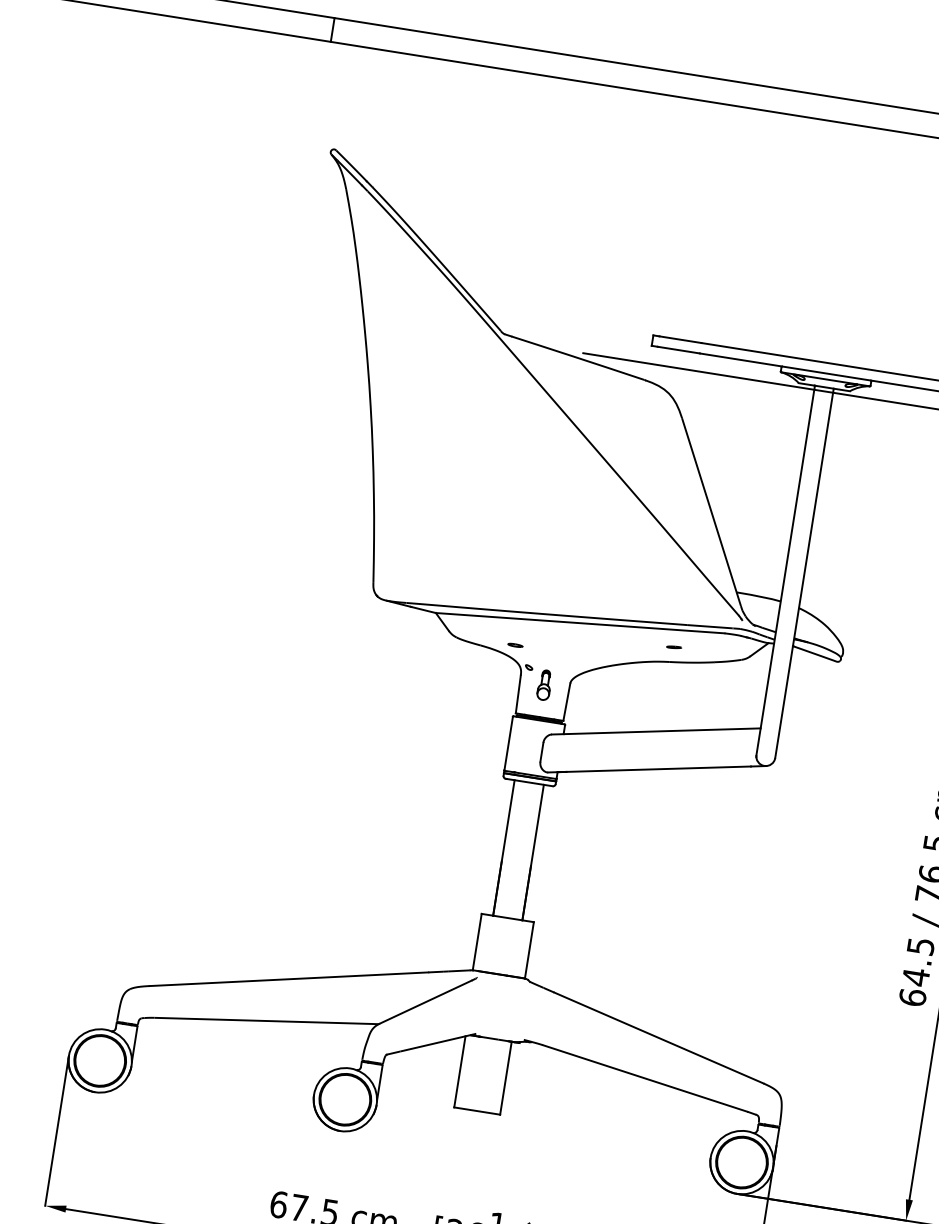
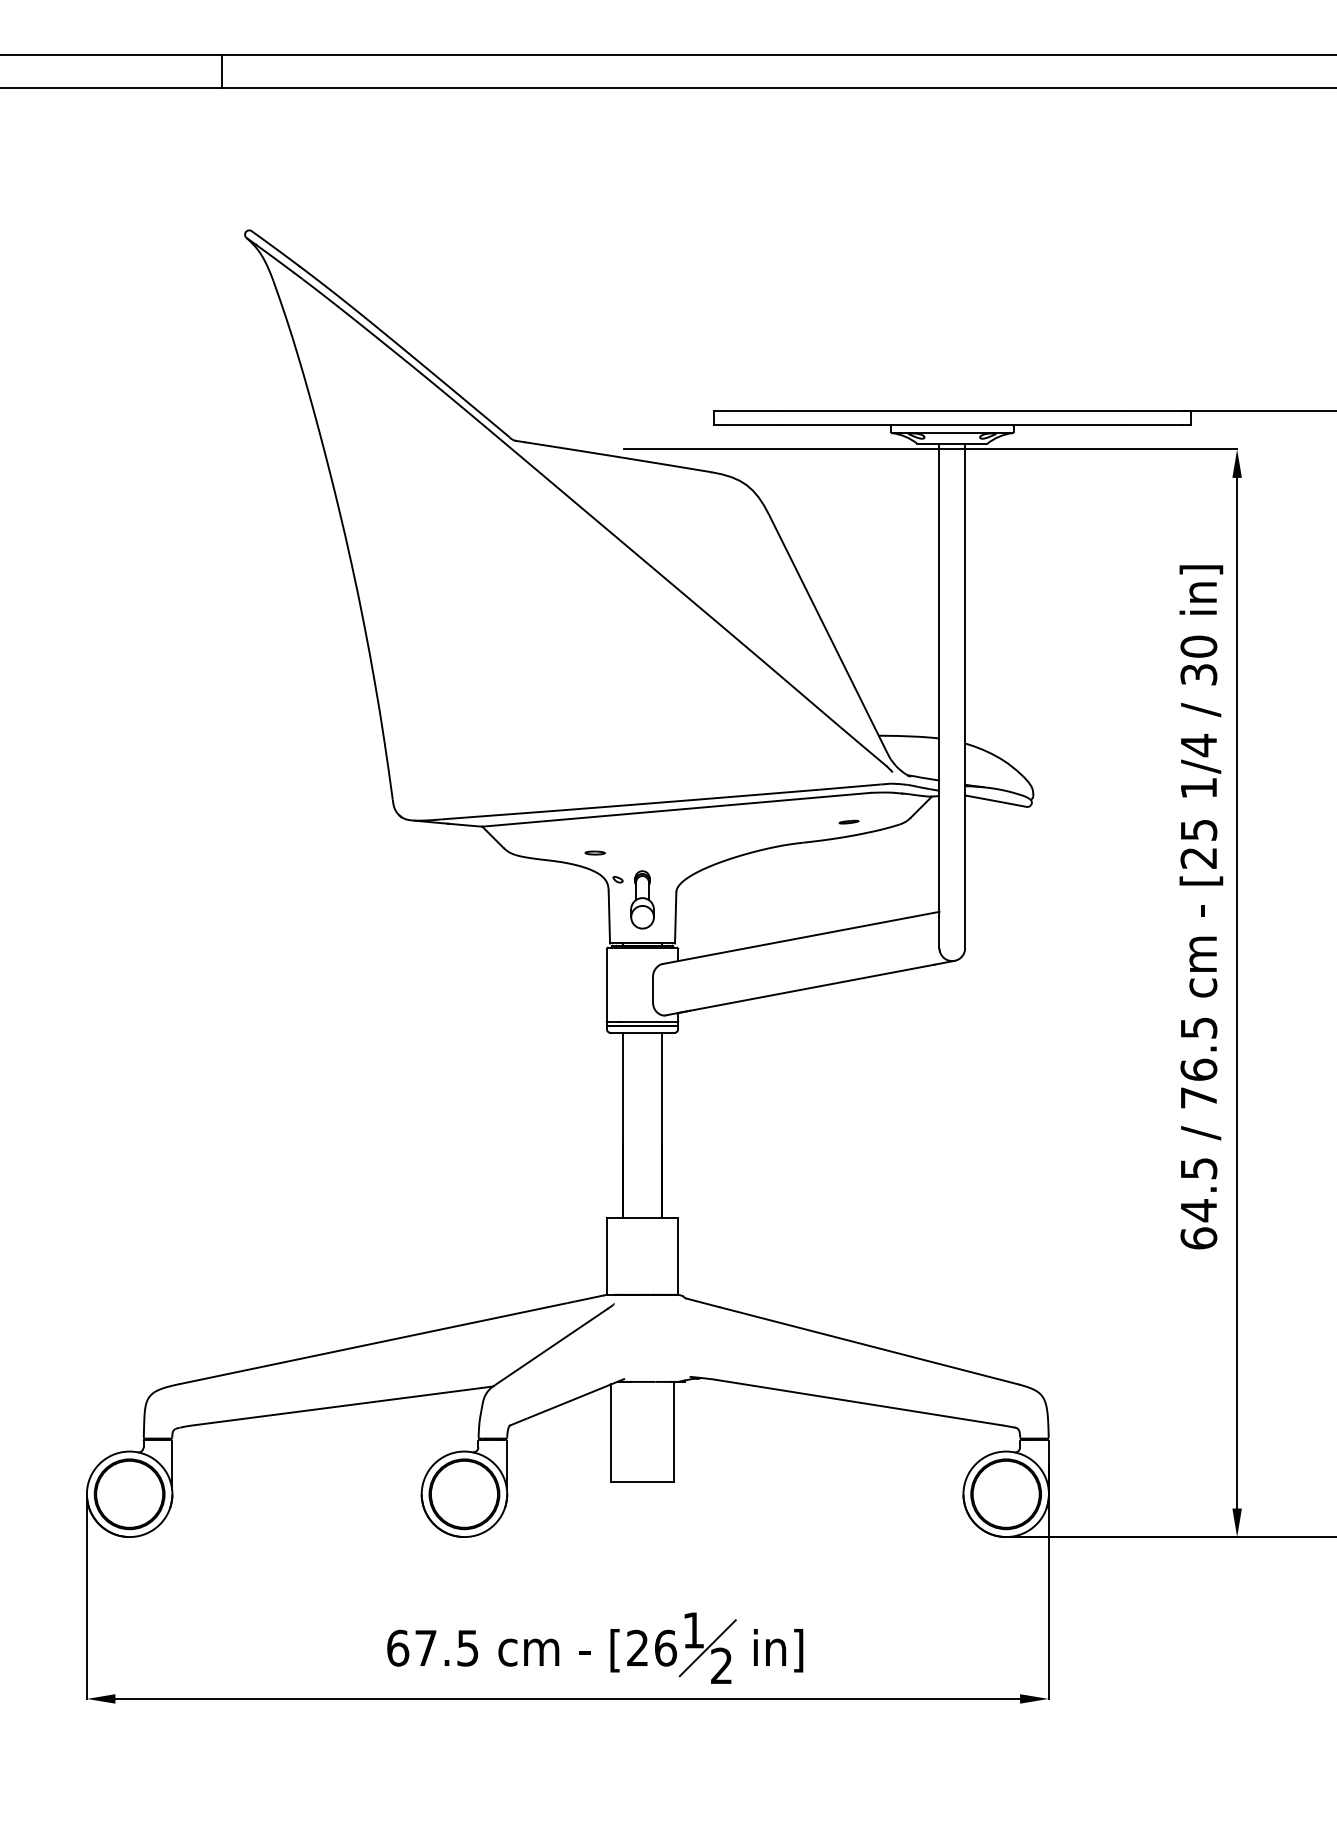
line: (673, 646) -> (848, 821), moved
part: (544, 684) -> (642, 899), size x1.43

